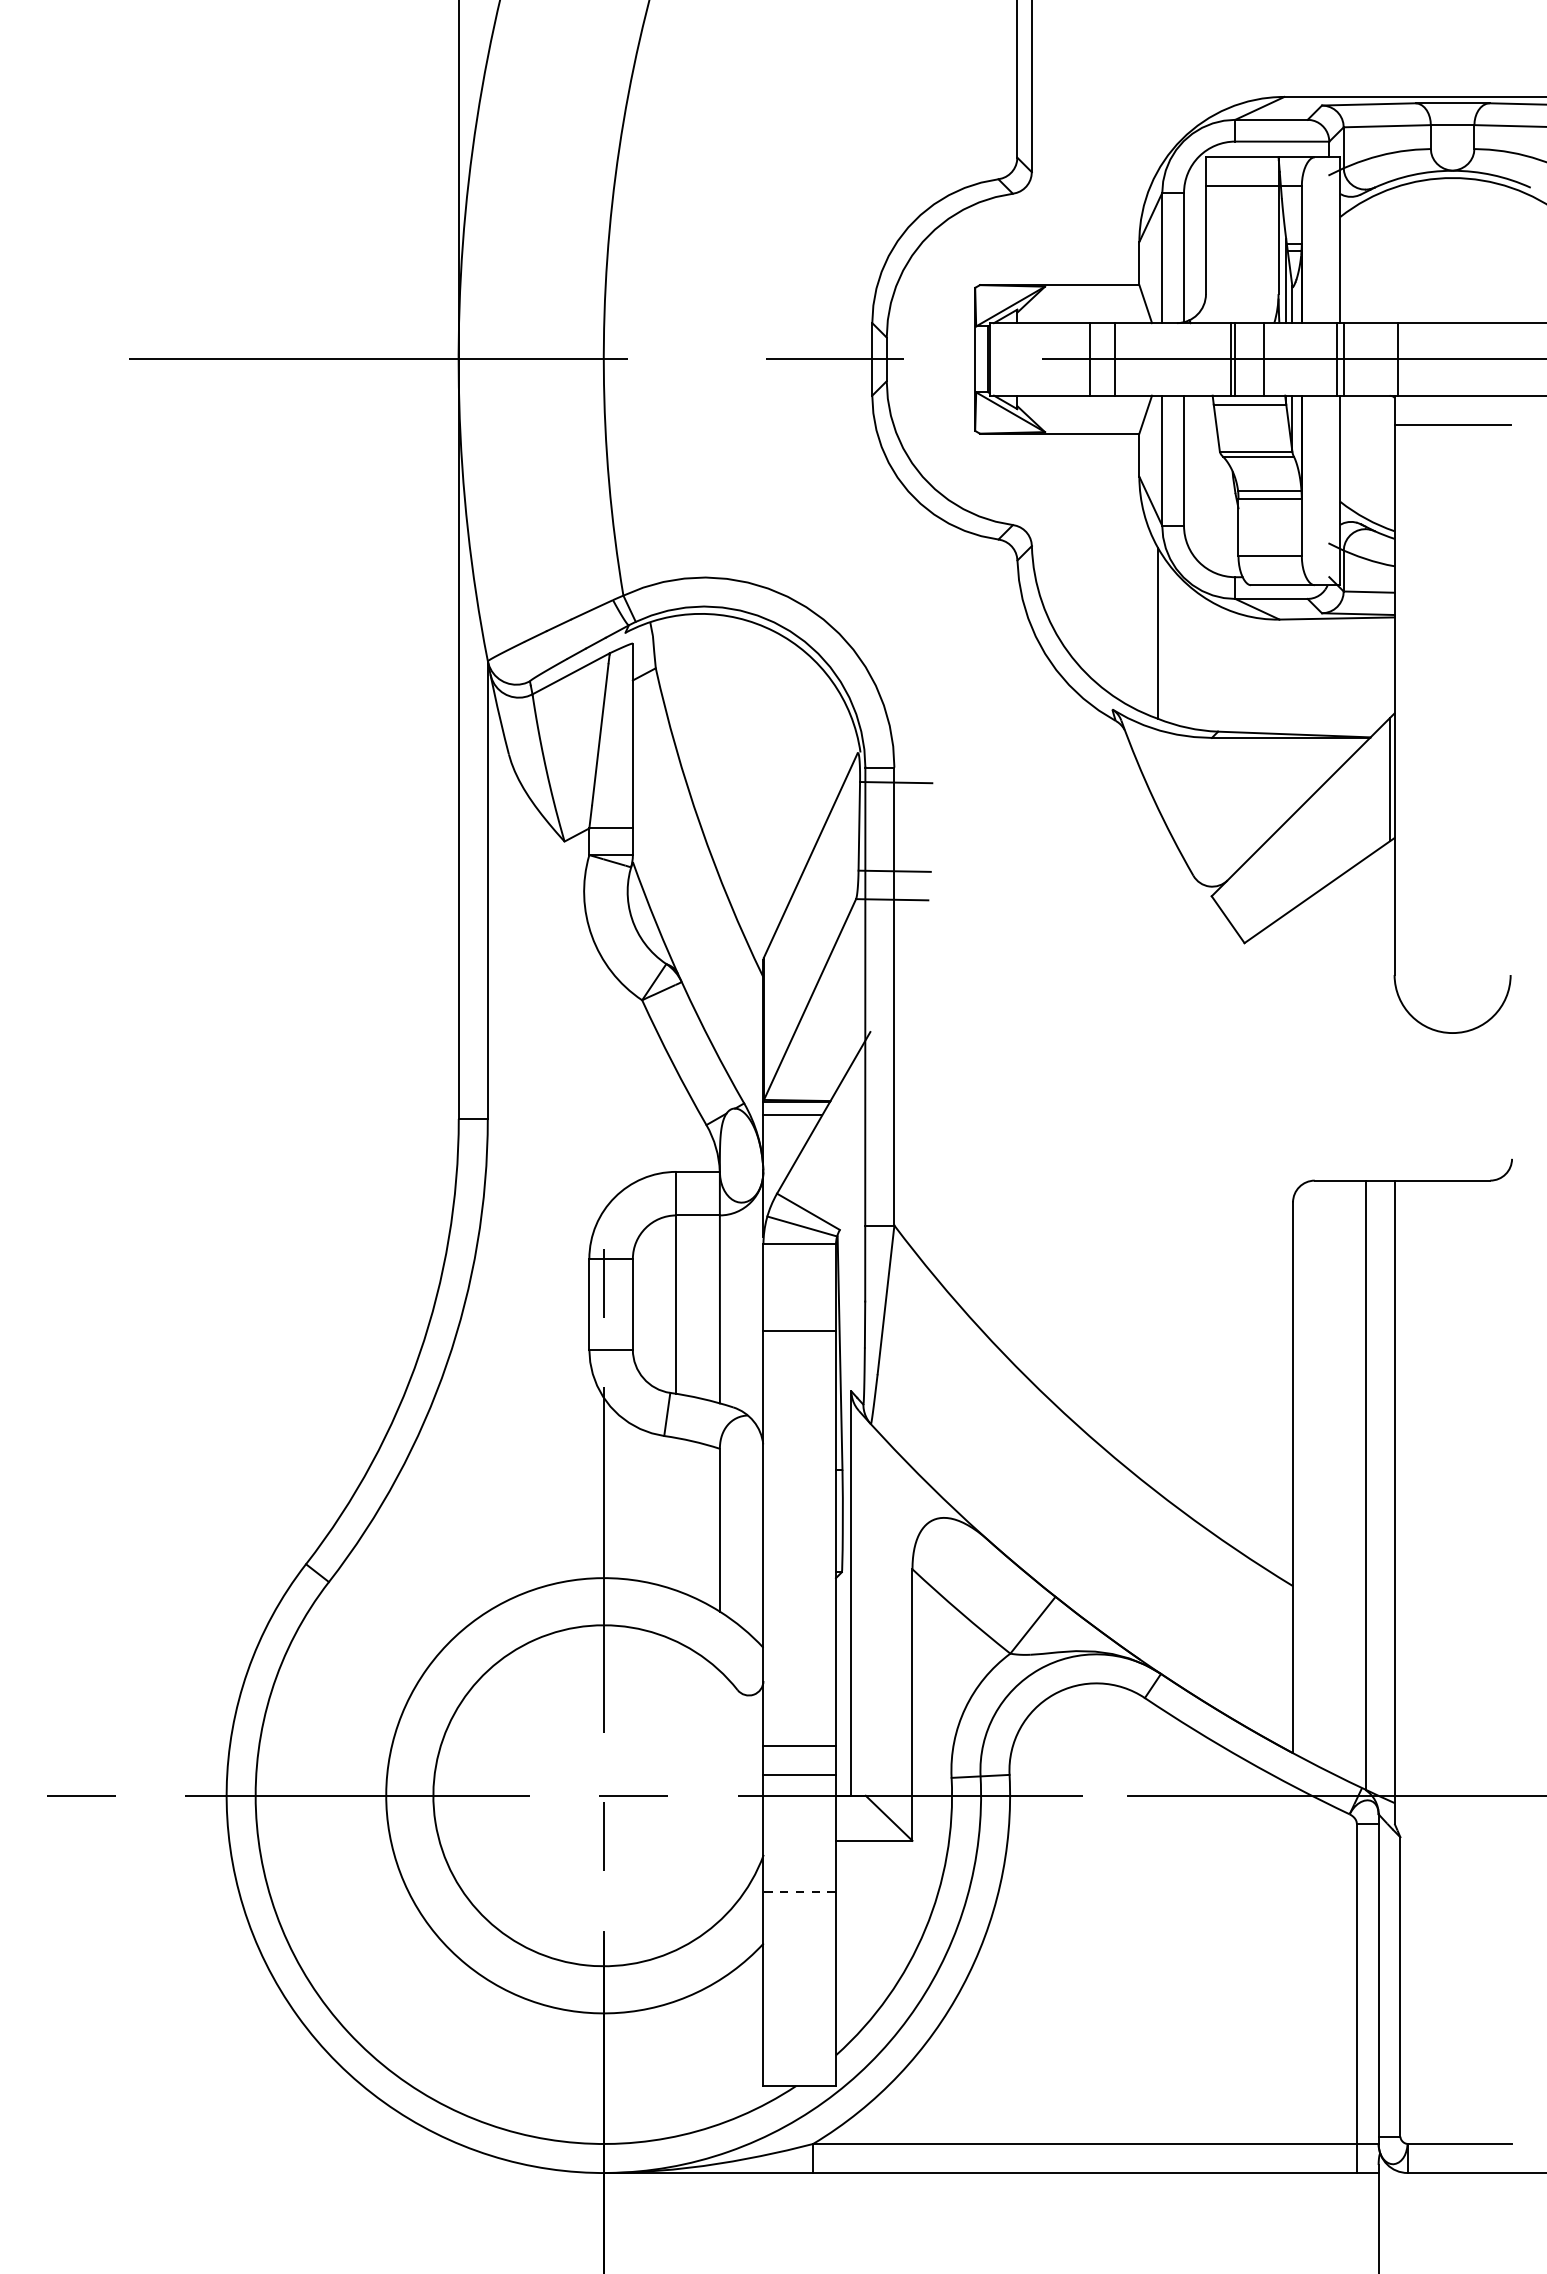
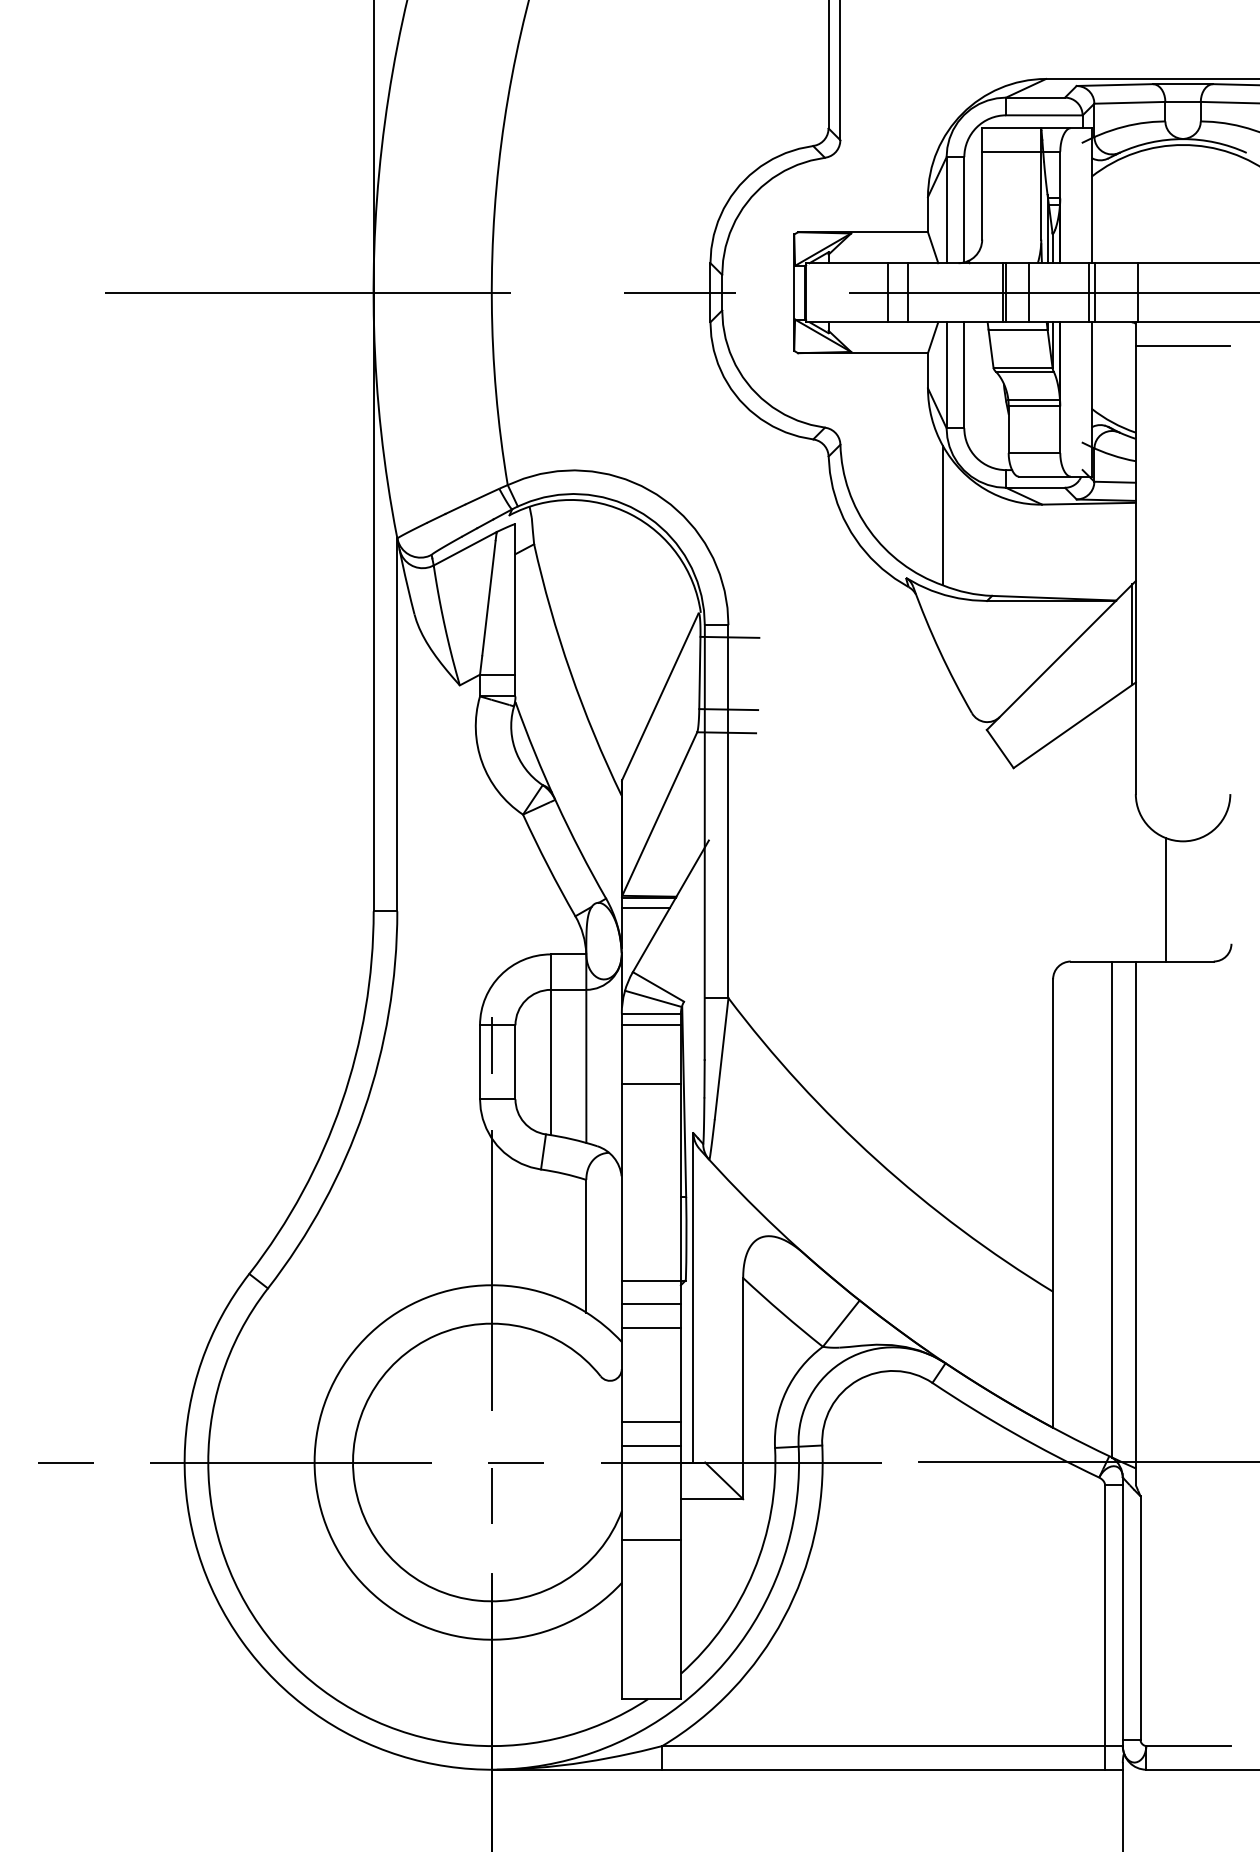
line: (1432, 1104) -> (1166, 899), added
line: (798, 1259) -> (650, 1025), added
line: (798, 1572) -> (650, 1280), added
line: (798, 1601) -> (650, 1304), added
line: (798, 1630) -> (650, 1327), added
line: (799, 1891) -> (651, 1540), dashed -> solid

